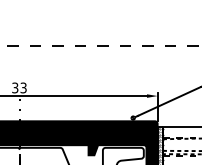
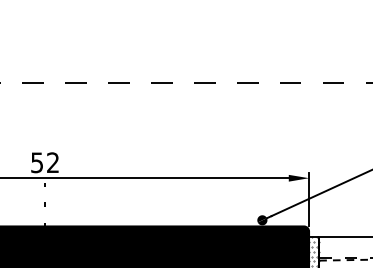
text: (19, 87) -> (45, 161), 33 -> 52

